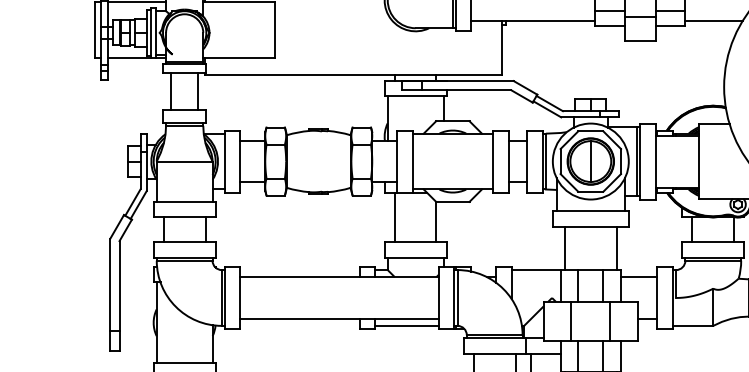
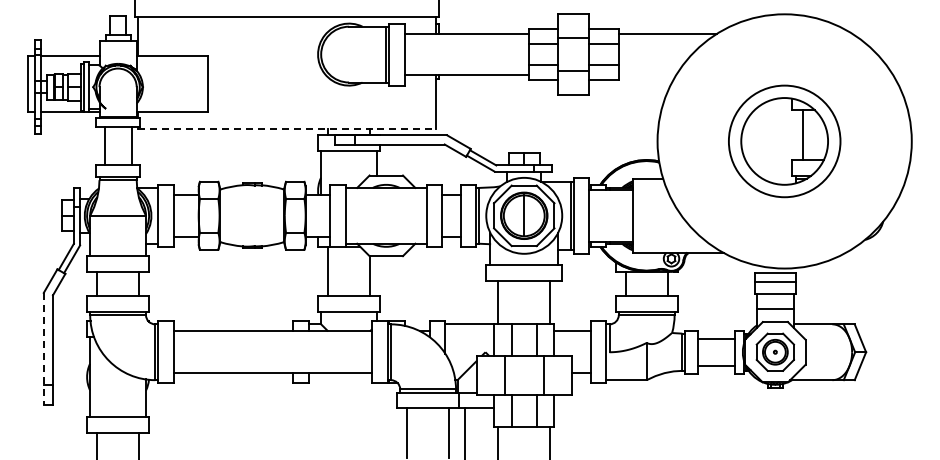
line: (714, 21) -> (647, 75), removed
line: (354, 75) -> (287, 129), solid -> dashed
line: (110, 295) -> (43, 349), solid -> dashed
line: (407, 326) -> (340, 380), removed

